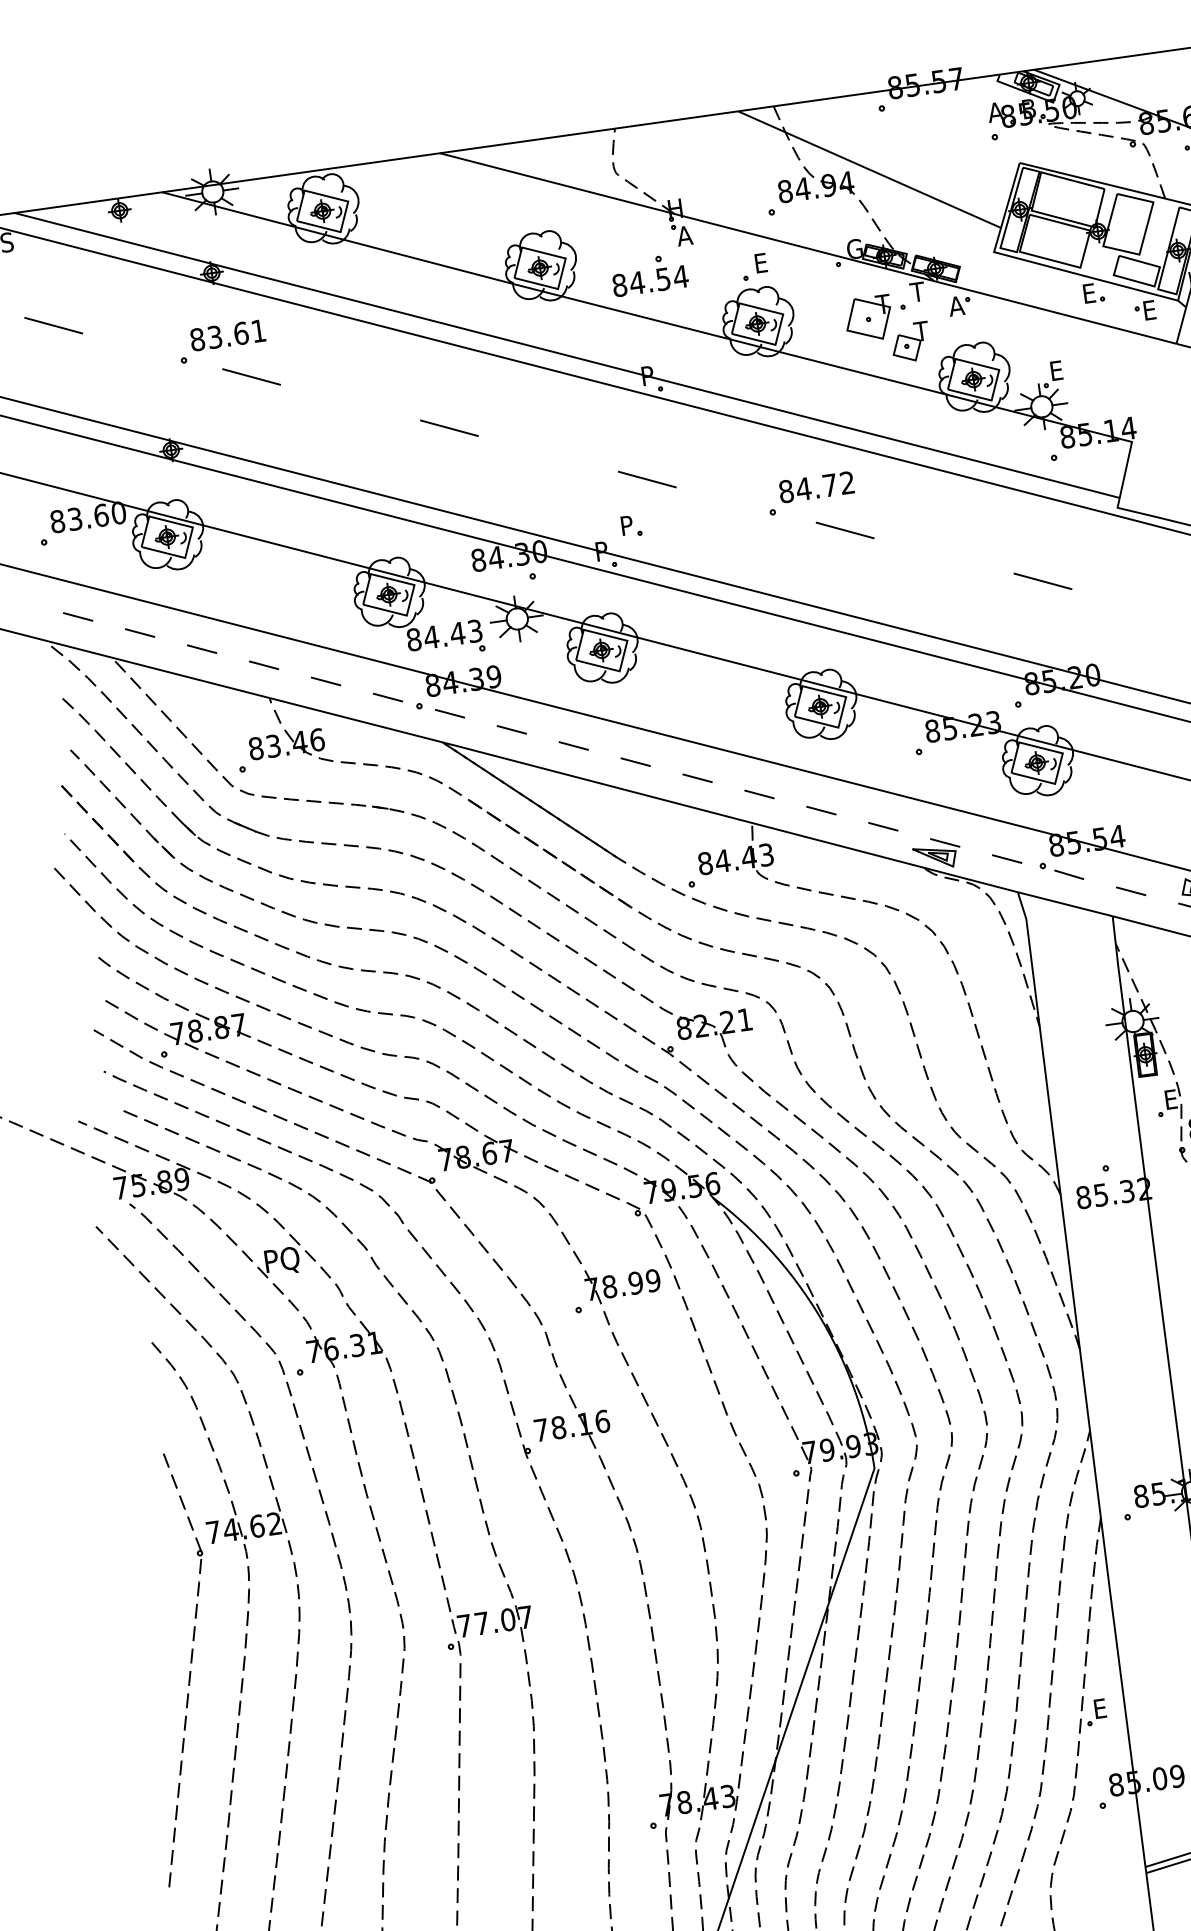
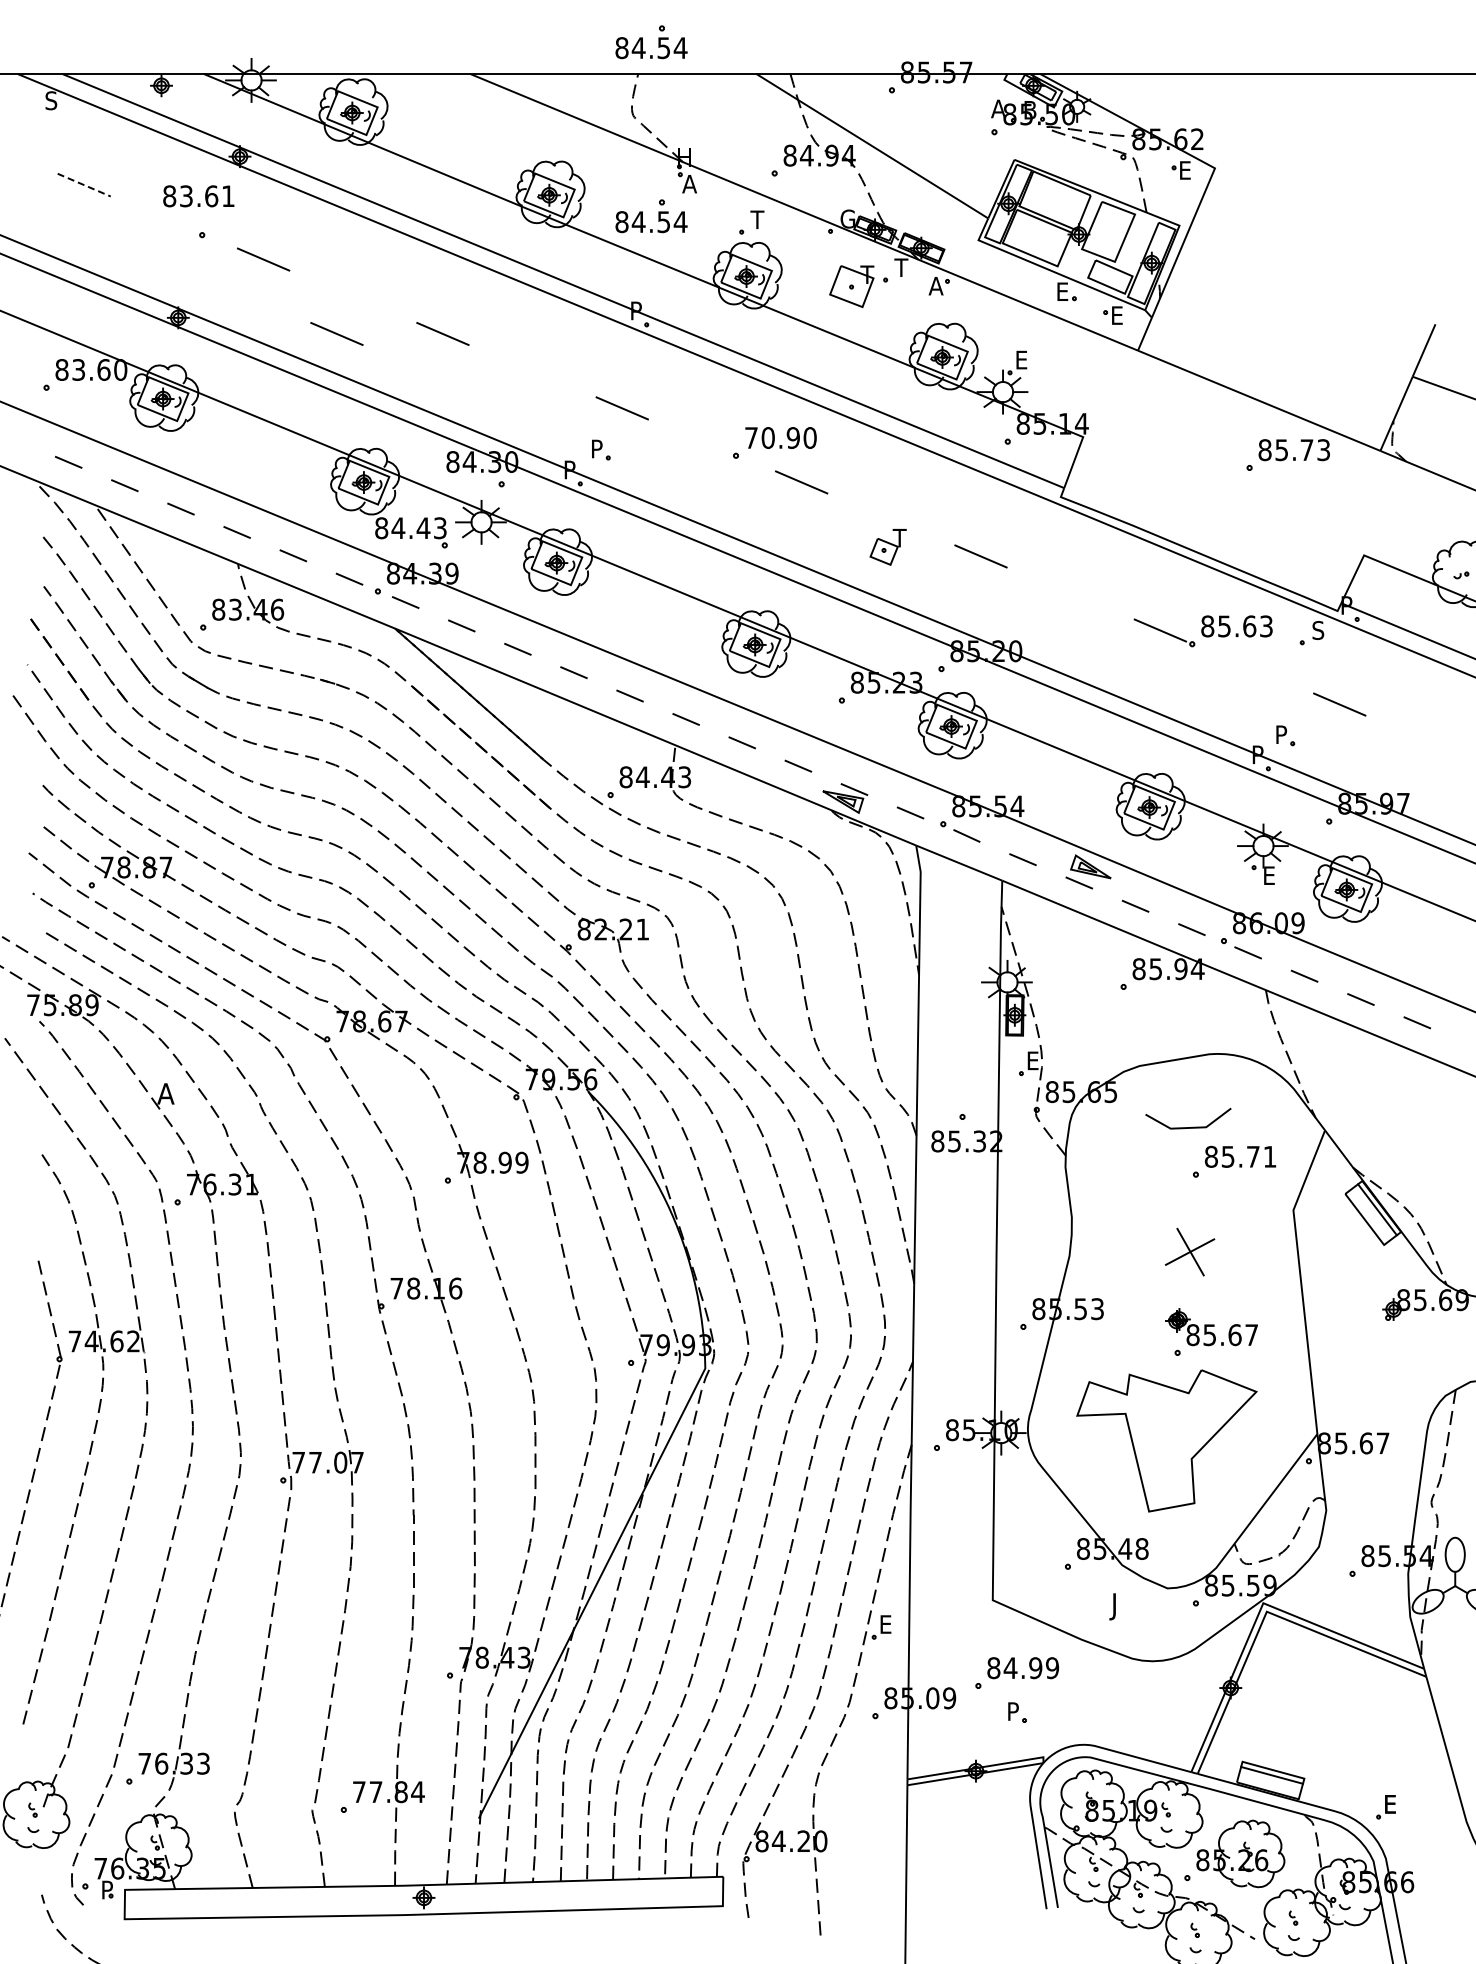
part: (631, 92) -> (658, 42), added
text: (760, 262) -> (757, 219), E -> T
line: (54, 326) -> (84, 185), solid -> dashed
text: (227, 335) -> (198, 196), moved
part: (910, 342) -> (887, 547), moved
line: (338, 443) -> (336, 333), added
text: (816, 486) -> (780, 437), 84.72 -> 70.90
text: (281, 1261) -> (174, 1095), PQ -> A

